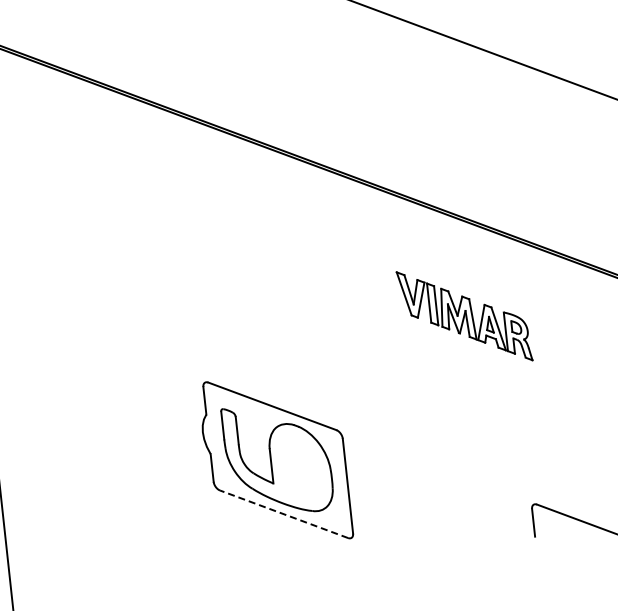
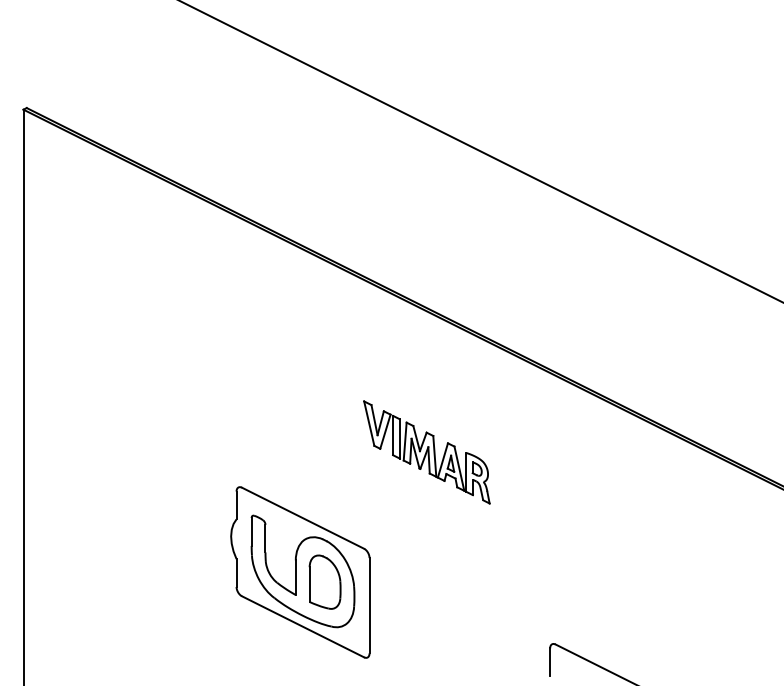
part: (464, 316) -> (426, 452), moved
part: (300, 466) -> (324, 581), added
line: (283, 514) -> (302, 626), dashed -> solid

